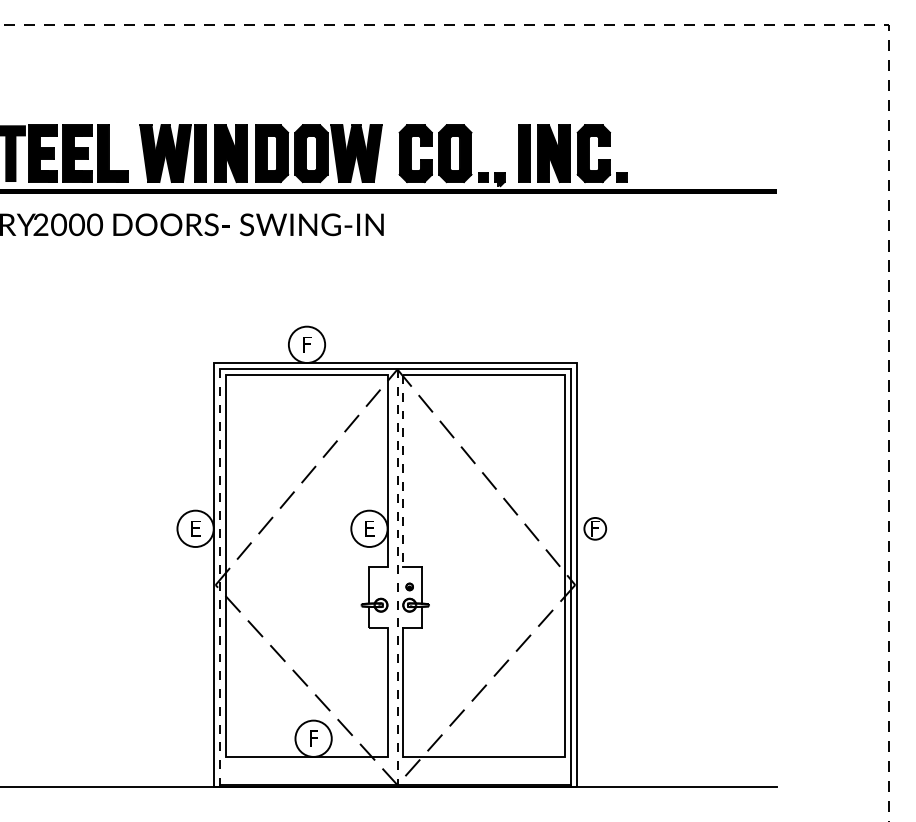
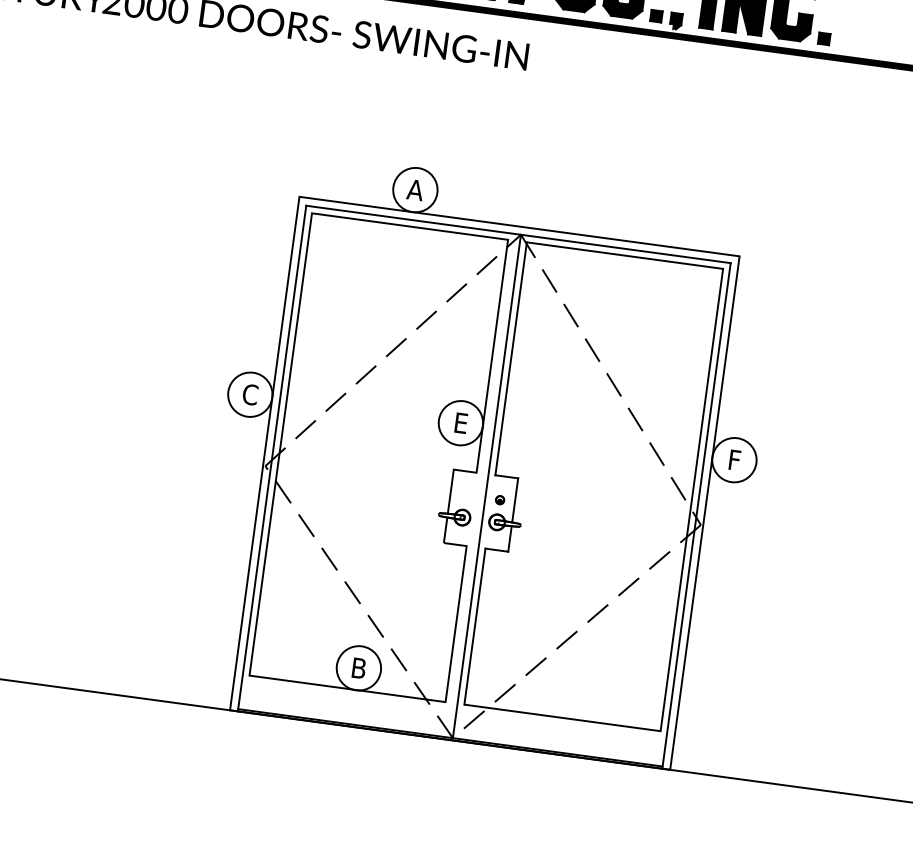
text: (306, 344) -> (414, 189), F -> A
line: (403, 471) -> (511, 359), dashed -> solid
text: (195, 528) -> (250, 394), E -> C
circle: (595, 528) -> (734, 459), size x1.67
line: (397, 577) -> (486, 486), dashed -> solid
line: (220, 578) -> (272, 458), dashed -> solid
text: (313, 738) -> (358, 667), F -> B

